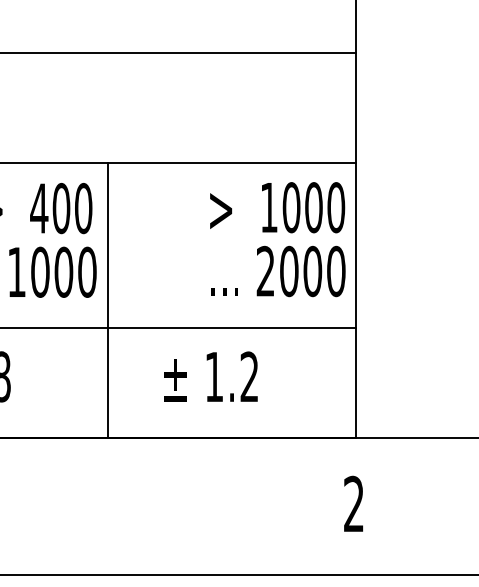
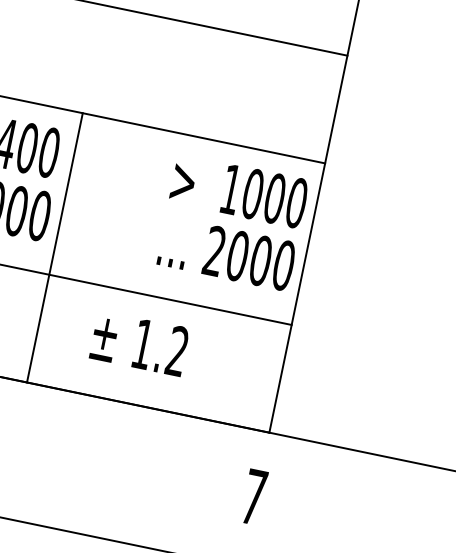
text: (353, 503) -> (253, 496), 2 -> 7

